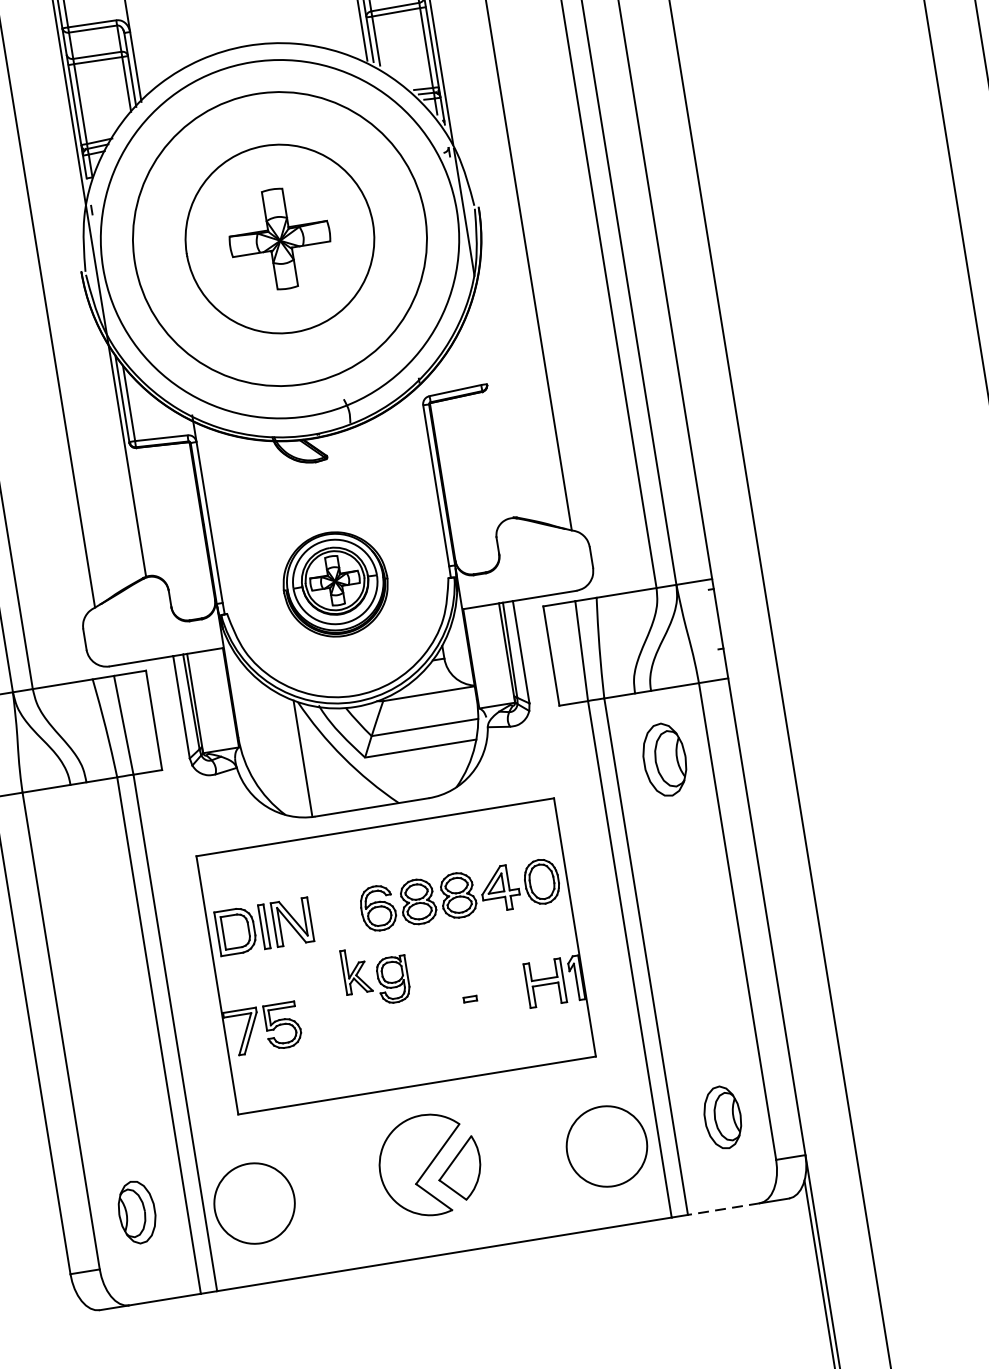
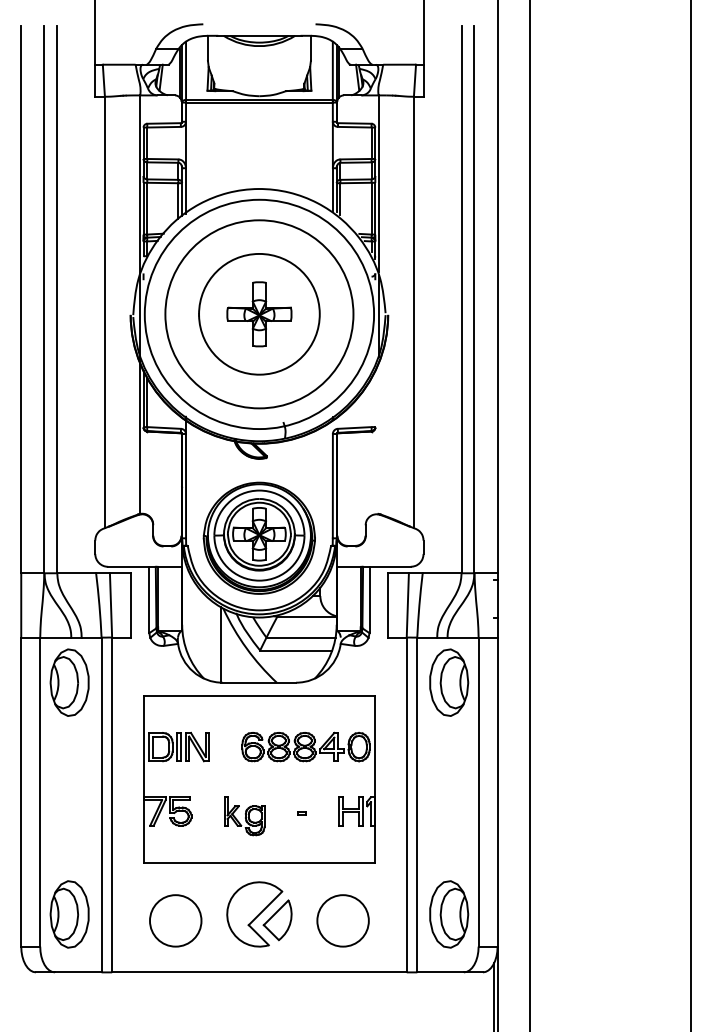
part: (334, 583) -> (258, 537), size x1.67
part: (665, 759) -> (449, 682), size x1.43
part: (78, 854) -> (69, 682), added
part: (375, 975) -> (244, 816), moved
part: (723, 1117) -> (449, 914), size x1.67
circle: (605, 1146) -> (342, 920), moved
circle: (254, 1203) -> (175, 920), moved
line: (723, 1209) -> (440, 972), dashed -> solid
part: (136, 1212) -> (69, 914), size x1.67

